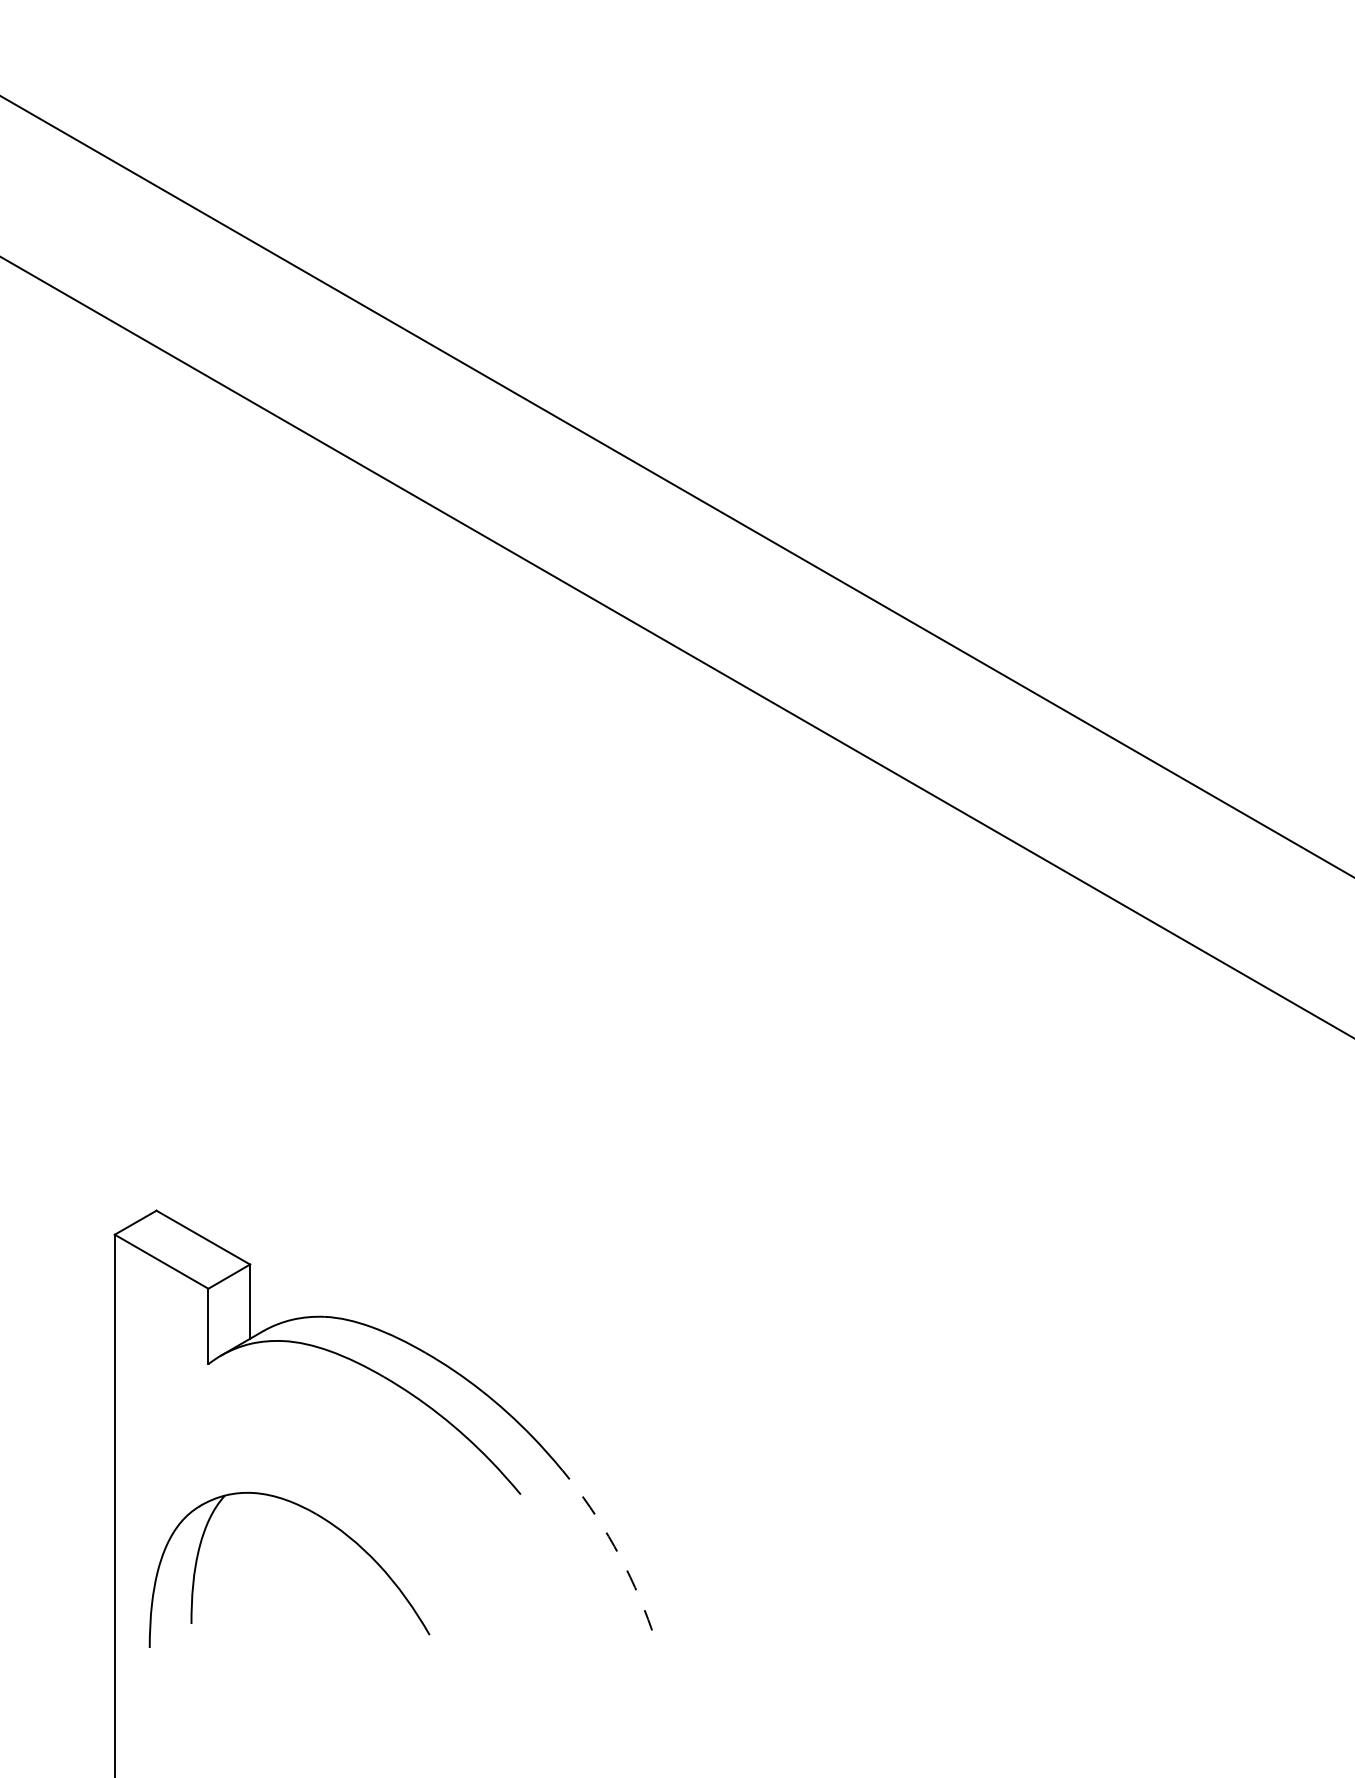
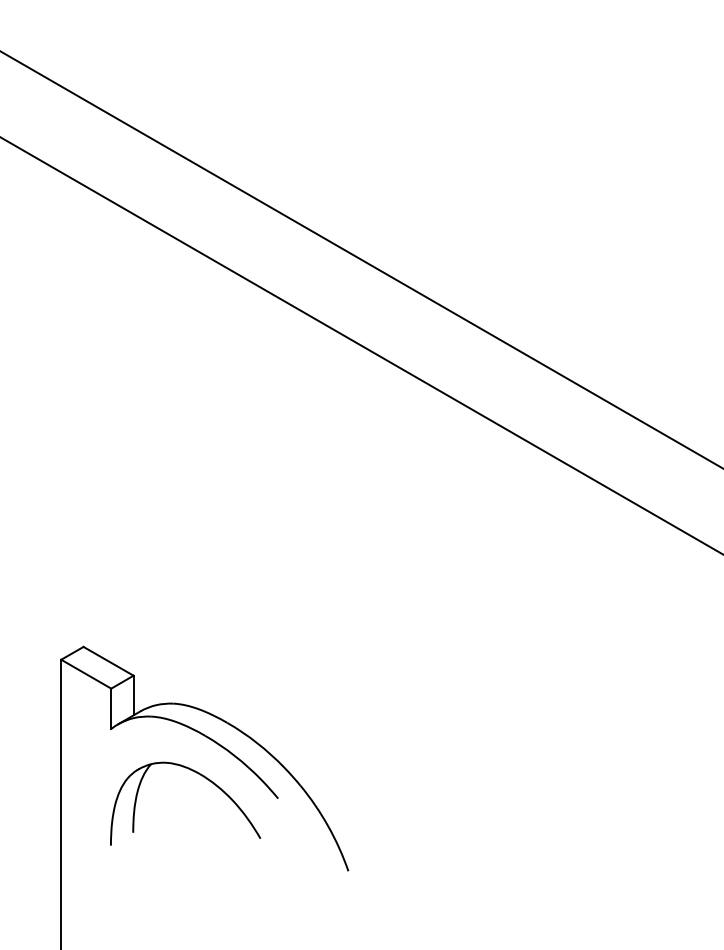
part: (319, 1518) -> (201, 776), moved
arc: (614, 1546) -> (328, 826), dashed -> solid

